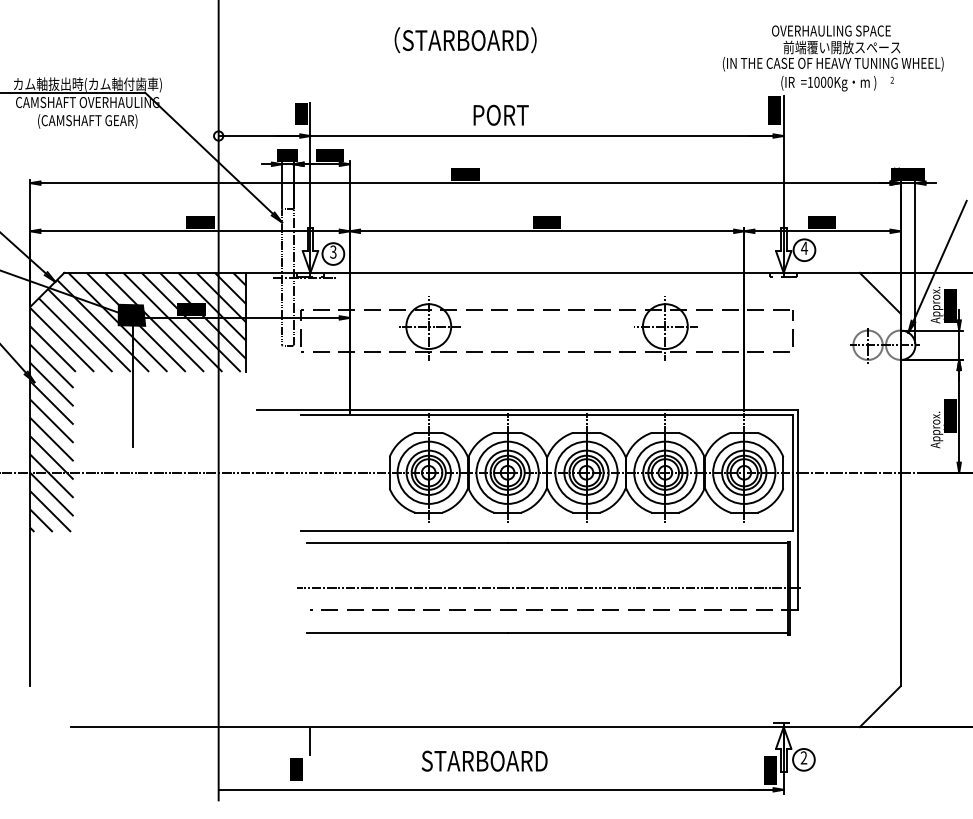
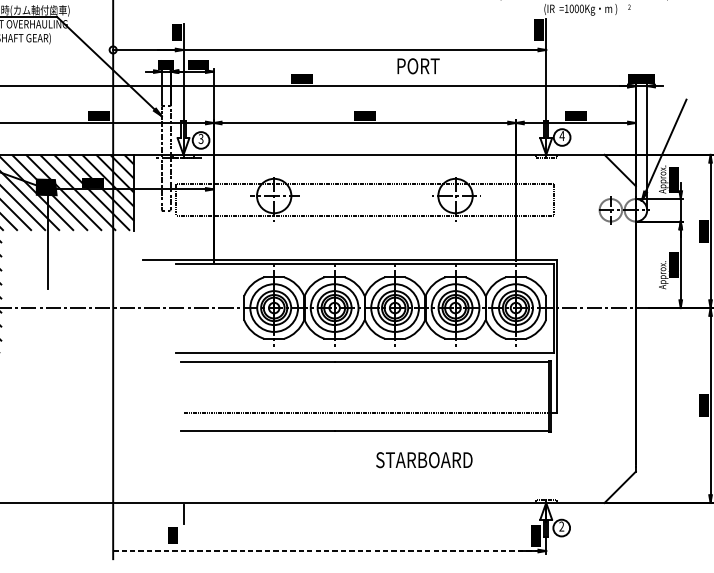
text: (500, 114) -> (418, 65), moved
line: (549, 588) -> (366, 396), removed
text: (484, 760) -> (424, 459), moved
line: (501, 789) -> (329, 550), solid -> dashed

